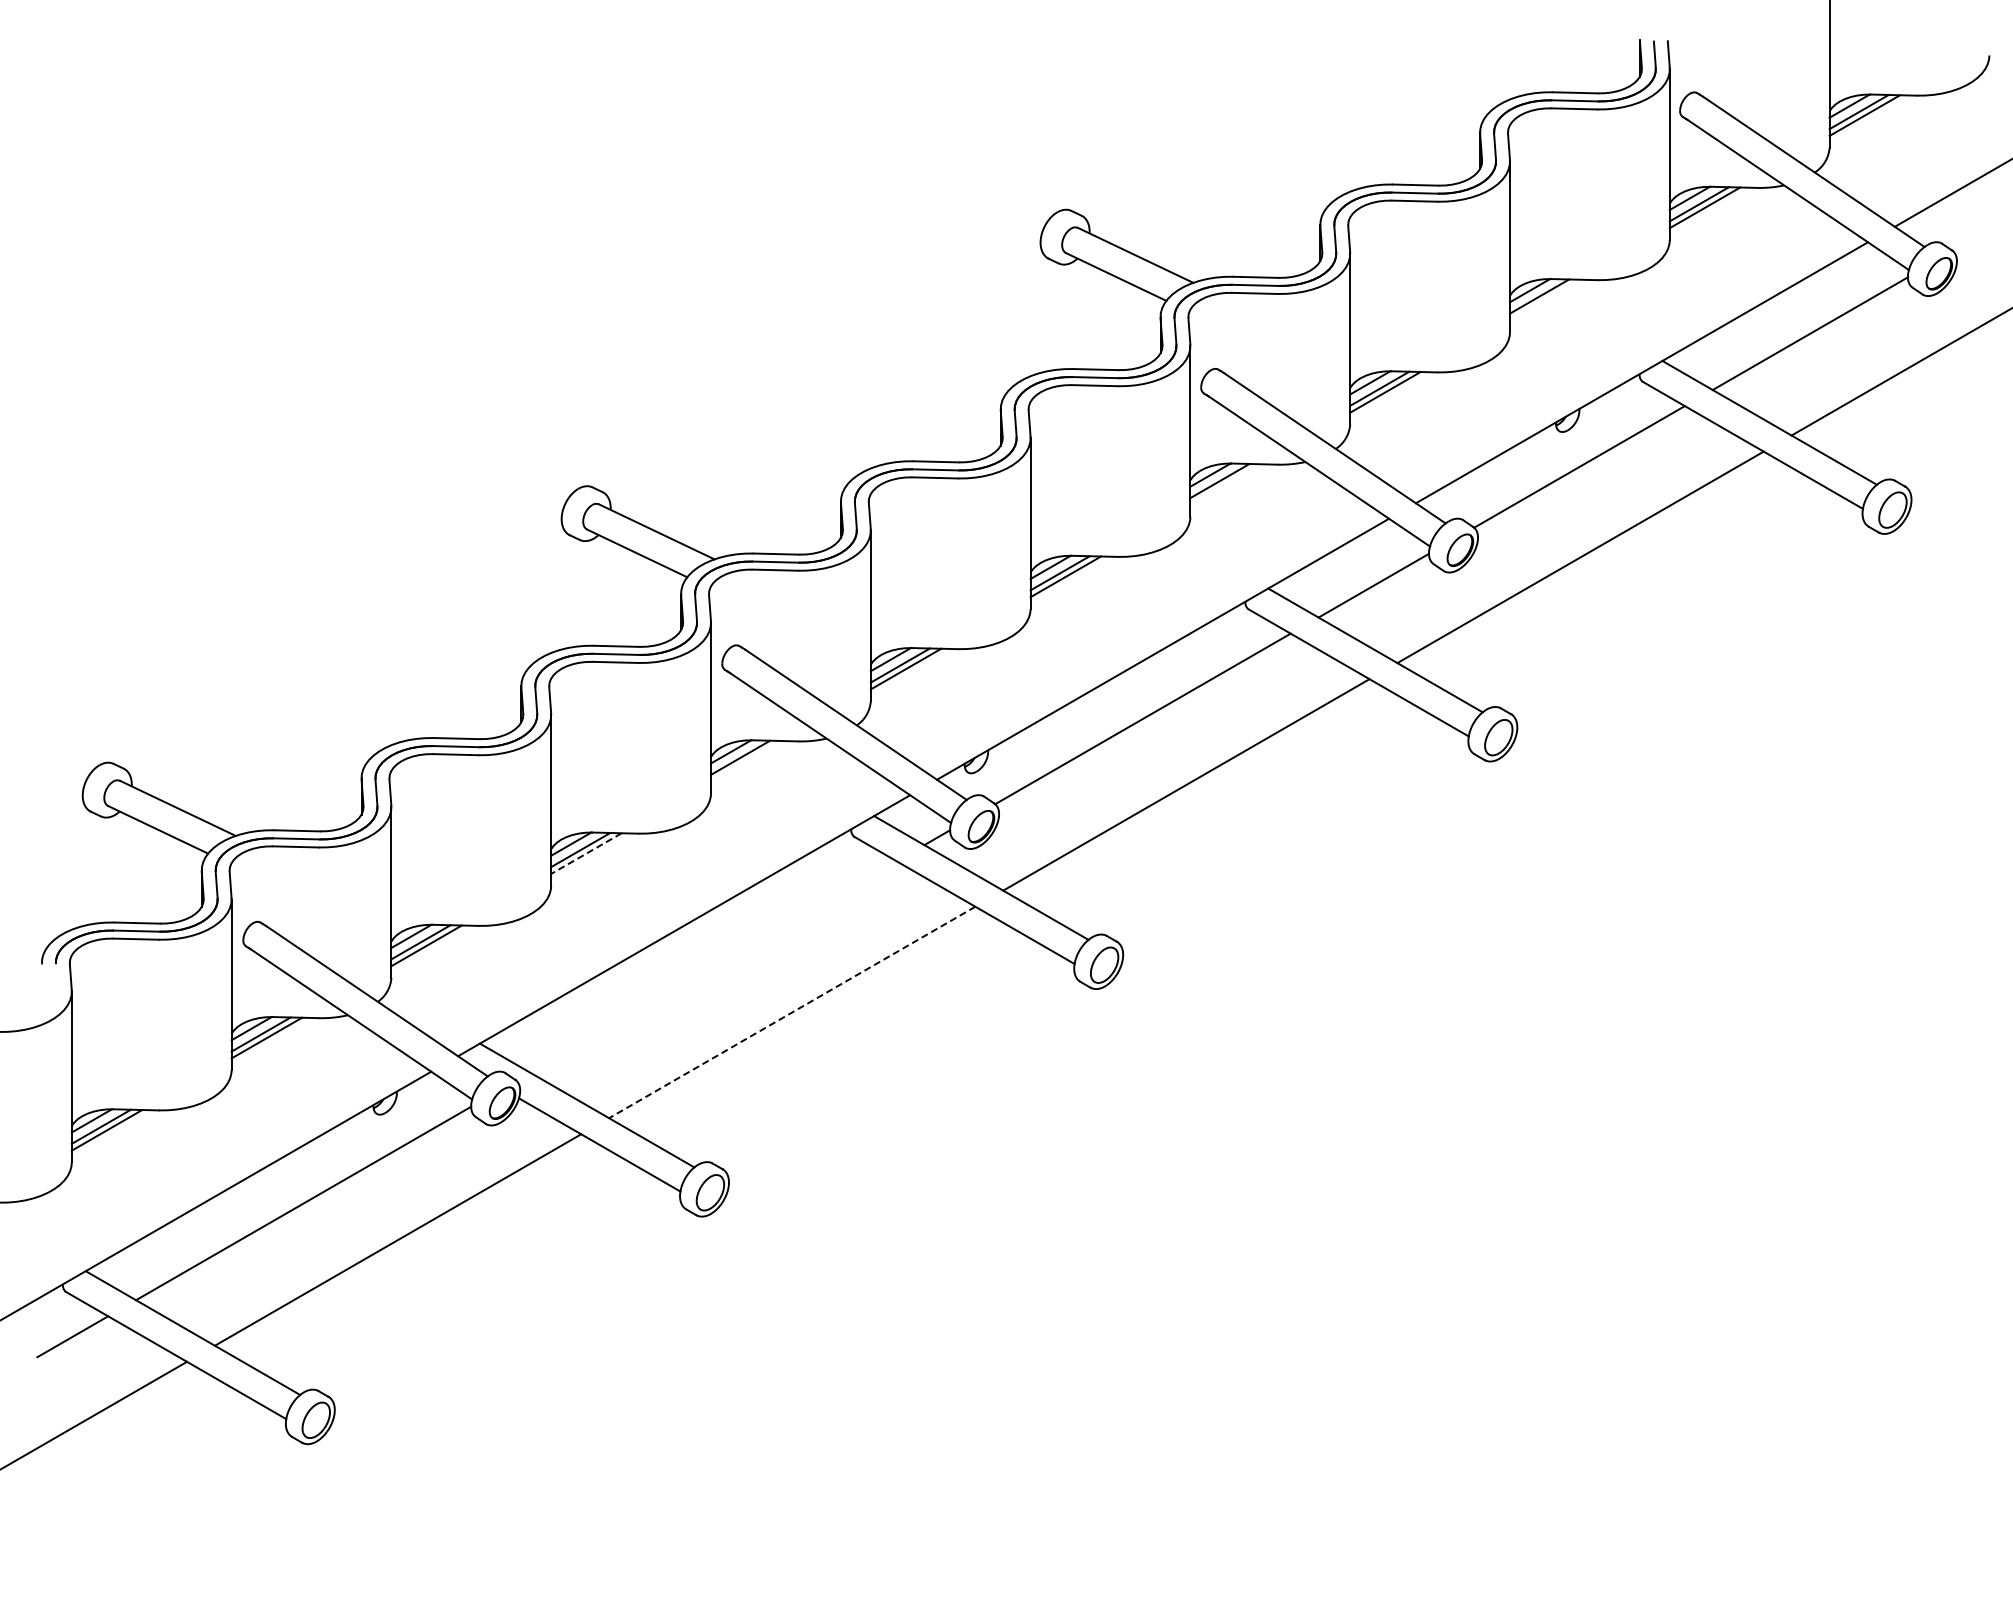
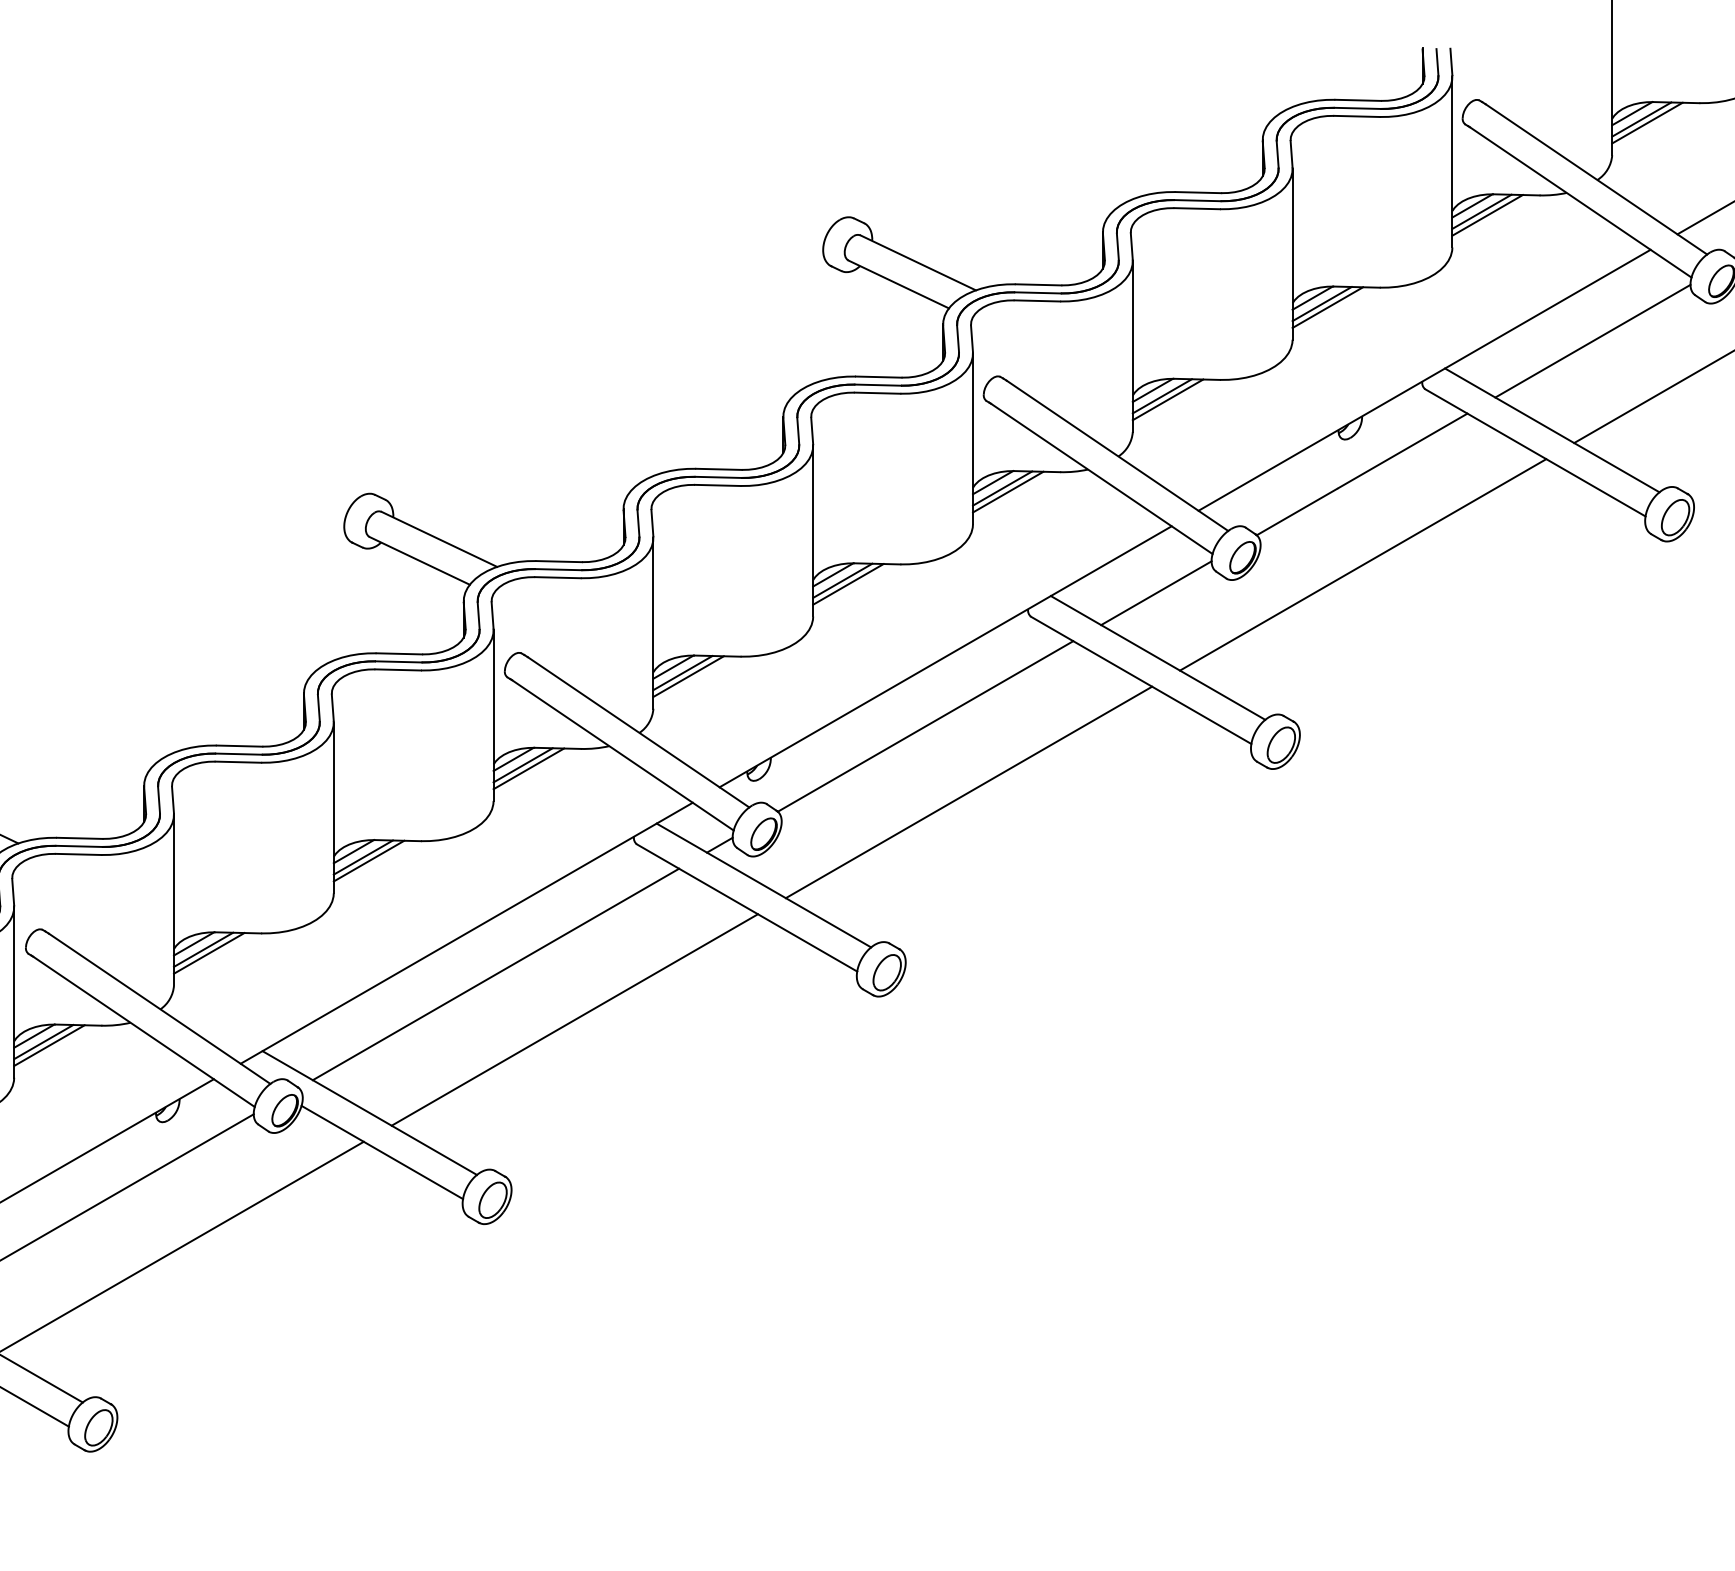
line: (1545, 299) -> (1328, 307), added
line: (1225, 484) -> (1008, 492), added
line: (746, 761) -> (529, 769), added
line: (586, 853) -> (369, 861), dashed -> solid
line: (713, 966) -> (496, 974), added
line: (791, 1012) -> (574, 1020), dashed -> solid

